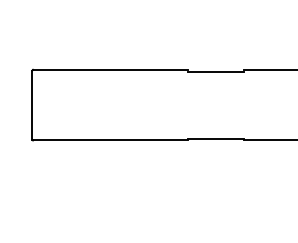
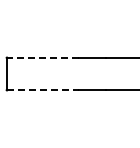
line: (109, 69) -> (42, 57), solid -> dashed
line: (111, 140) -> (43, 90), solid -> dashed

